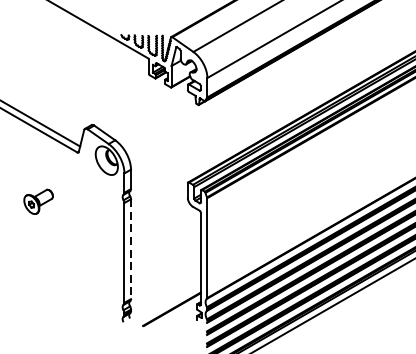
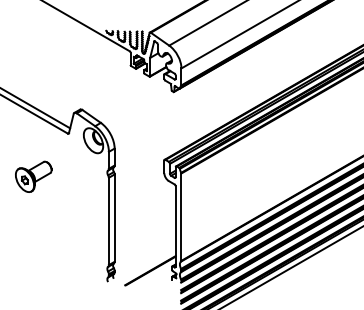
part: (38, 201) -> (33, 176), size x1.43
line: (130, 249) -> (114, 218), dashed -> solid

